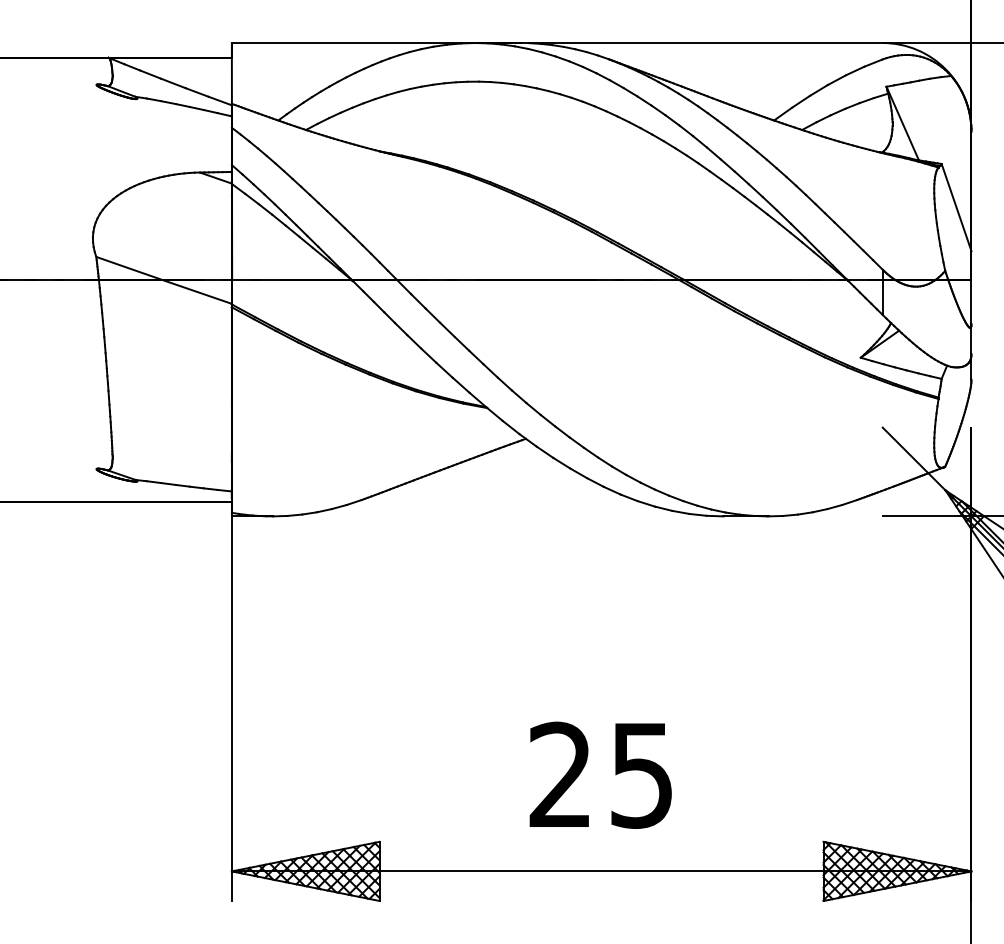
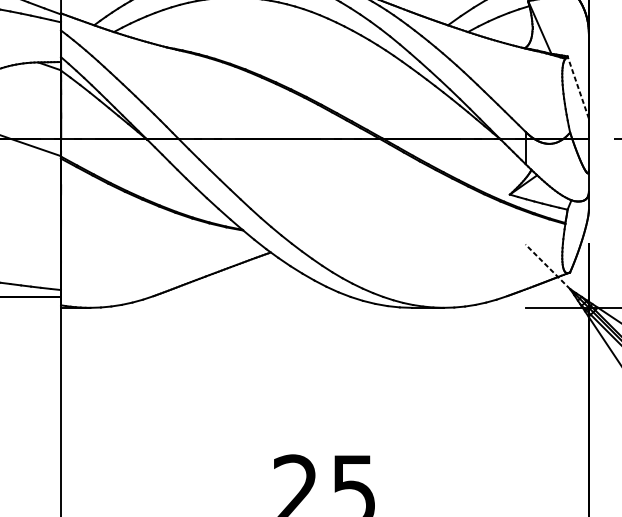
line: (956, 207) -> (578, 87), solid -> dashed
line: (913, 458) -> (547, 266), solid -> dashed

